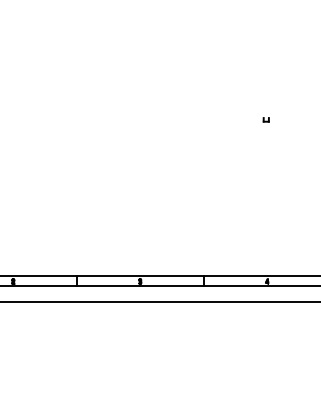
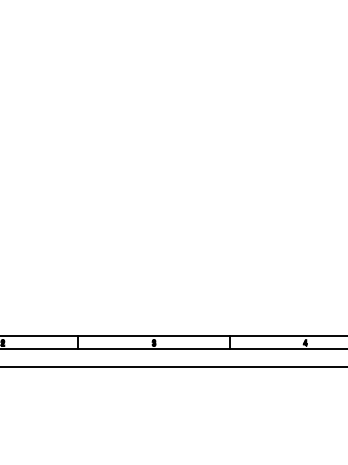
part: (265, 119) -> (303, 149), removed

